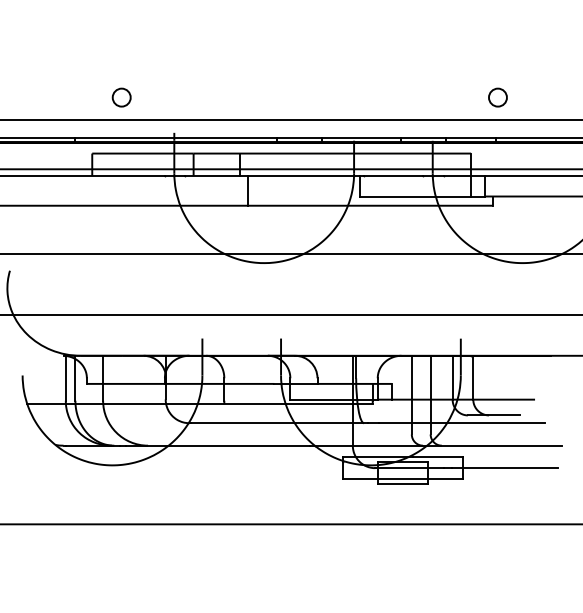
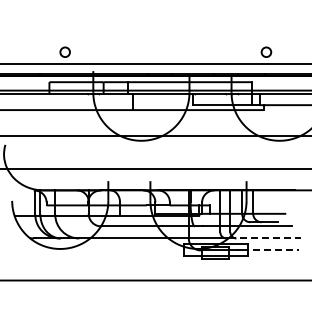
line: (496, 445) -> (265, 238), solid -> dashed
line: (505, 468) -> (270, 250), solid -> dashed

